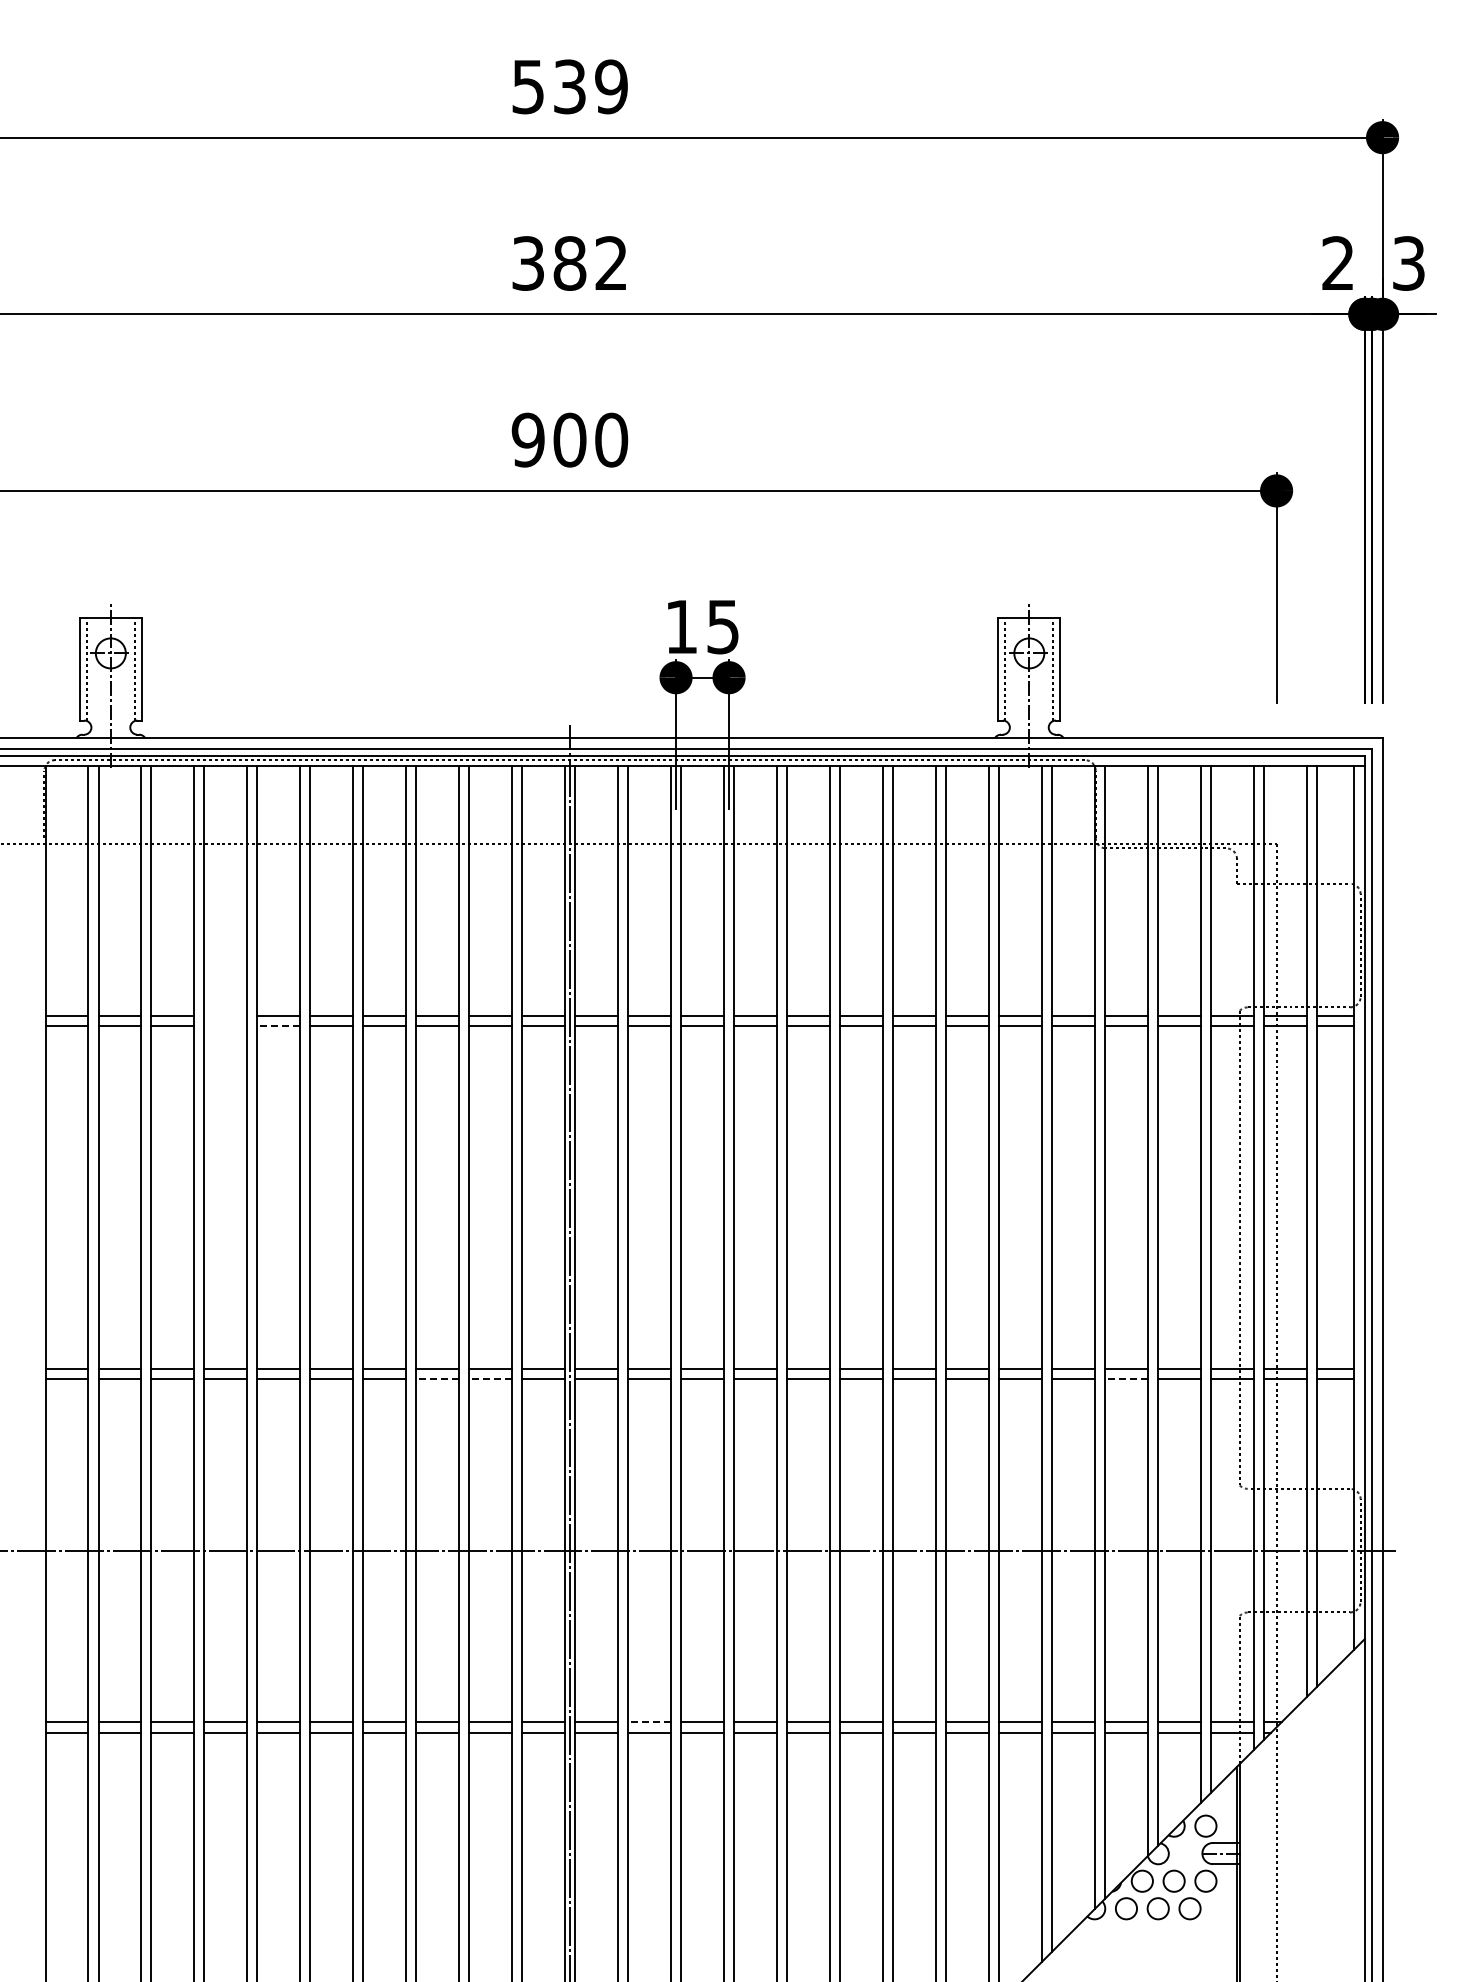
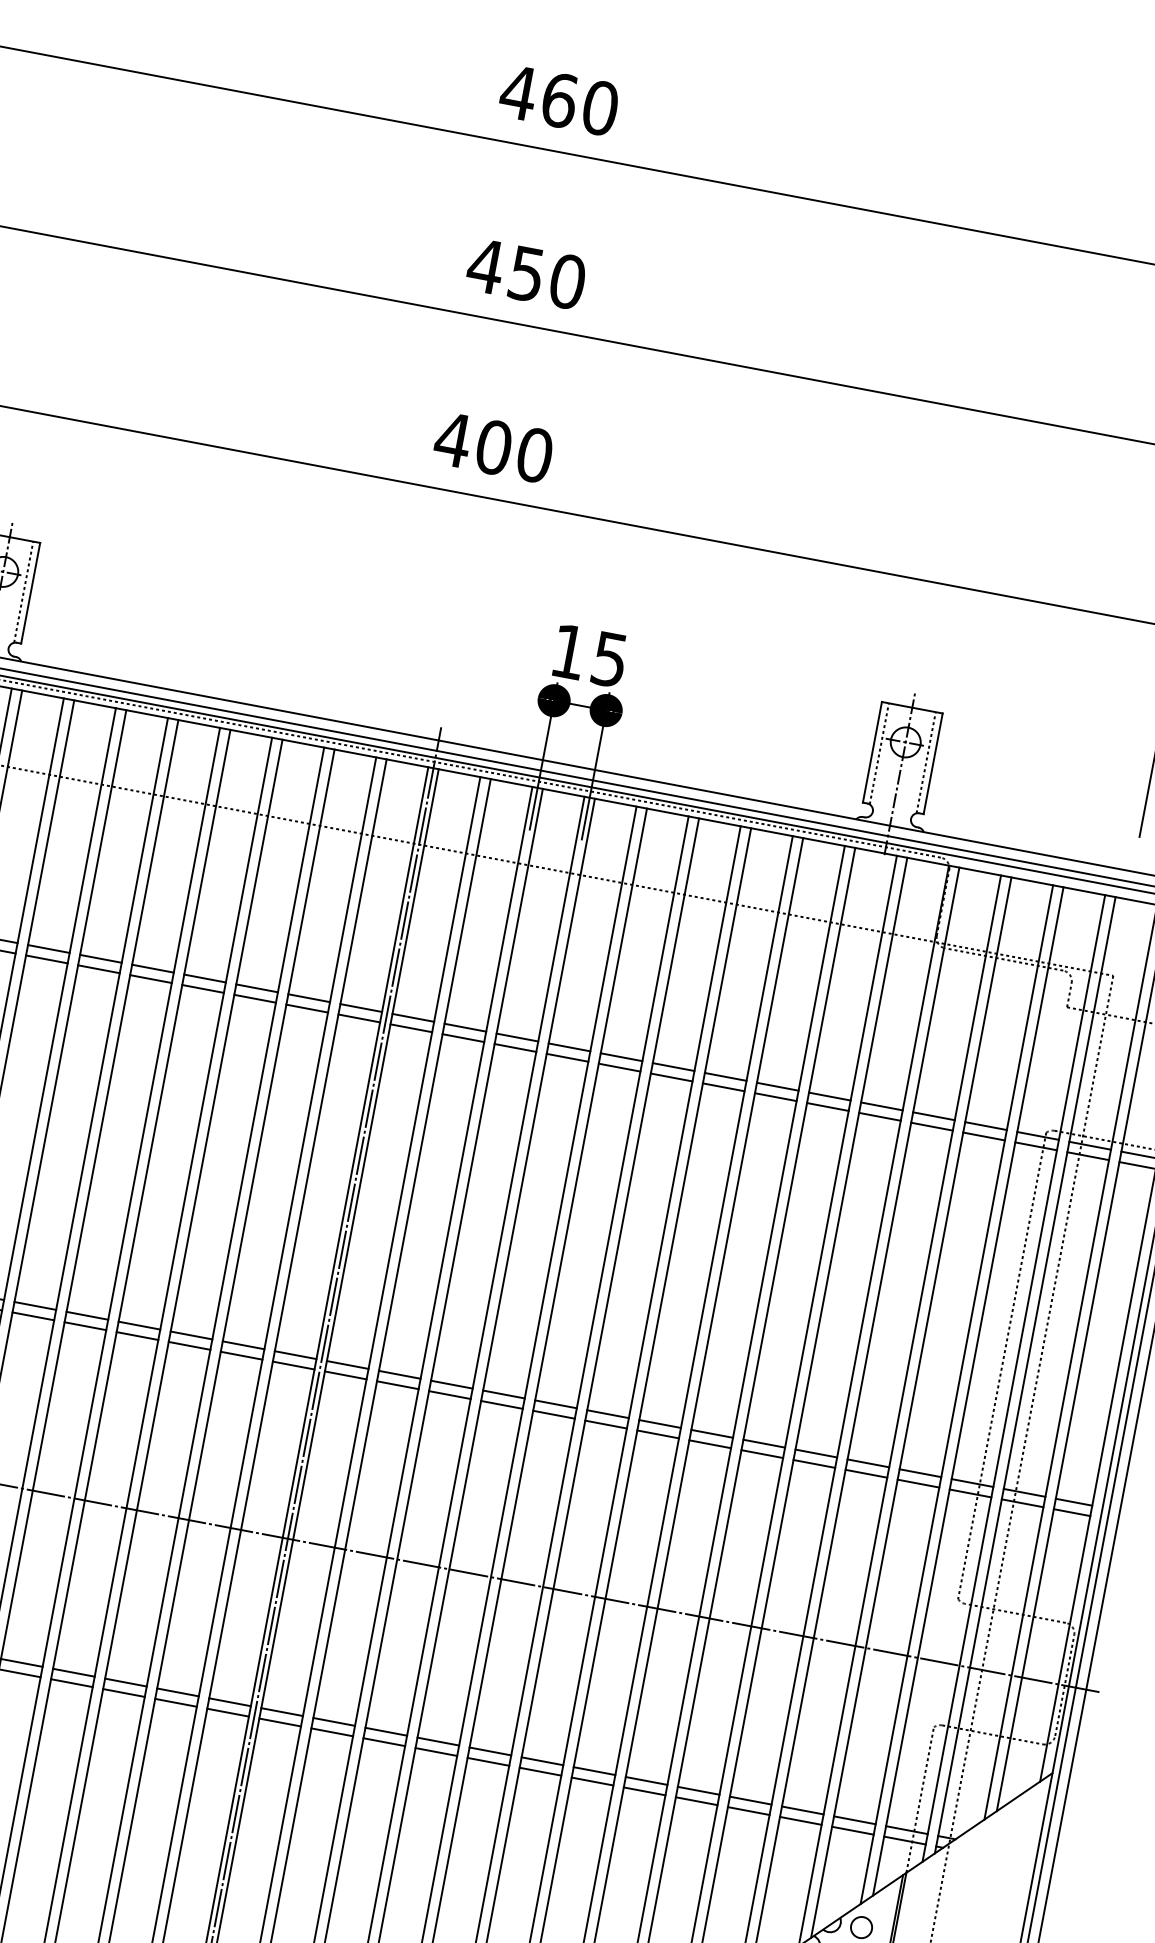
text: (569, 86) -> (559, 99), 539 -> 460
text: (569, 263) -> (526, 273), 382 -> 450
text: (527, 439) -> (452, 439), 900 -> 400
line: (225, 1015) -> (48, 948), added
line: (225, 1026) -> (46, 959), added
line: (278, 1026) -> (98, 969), dashed -> solid
line: (437, 1379) -> (189, 1346), dashed -> solid
line: (490, 1379) -> (241, 1355), dashed -> solid
line: (1125, 1379) -> (865, 1473), dashed -> solid
line: (649, 1722) -> (334, 1722), dashed -> solid

